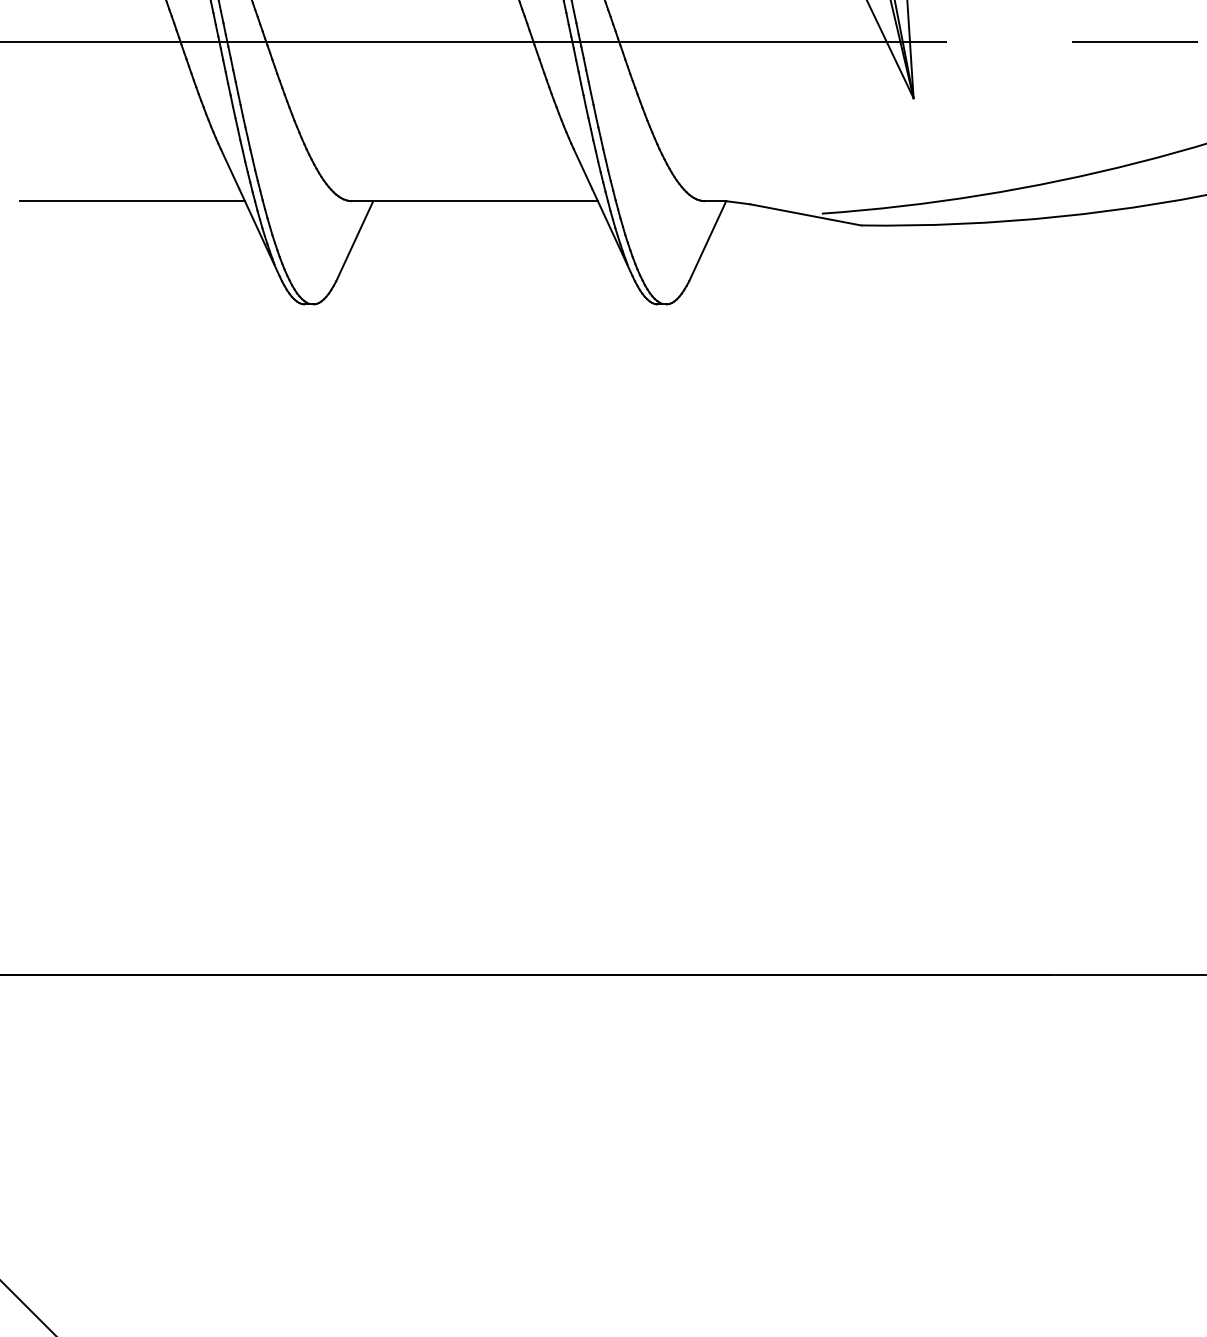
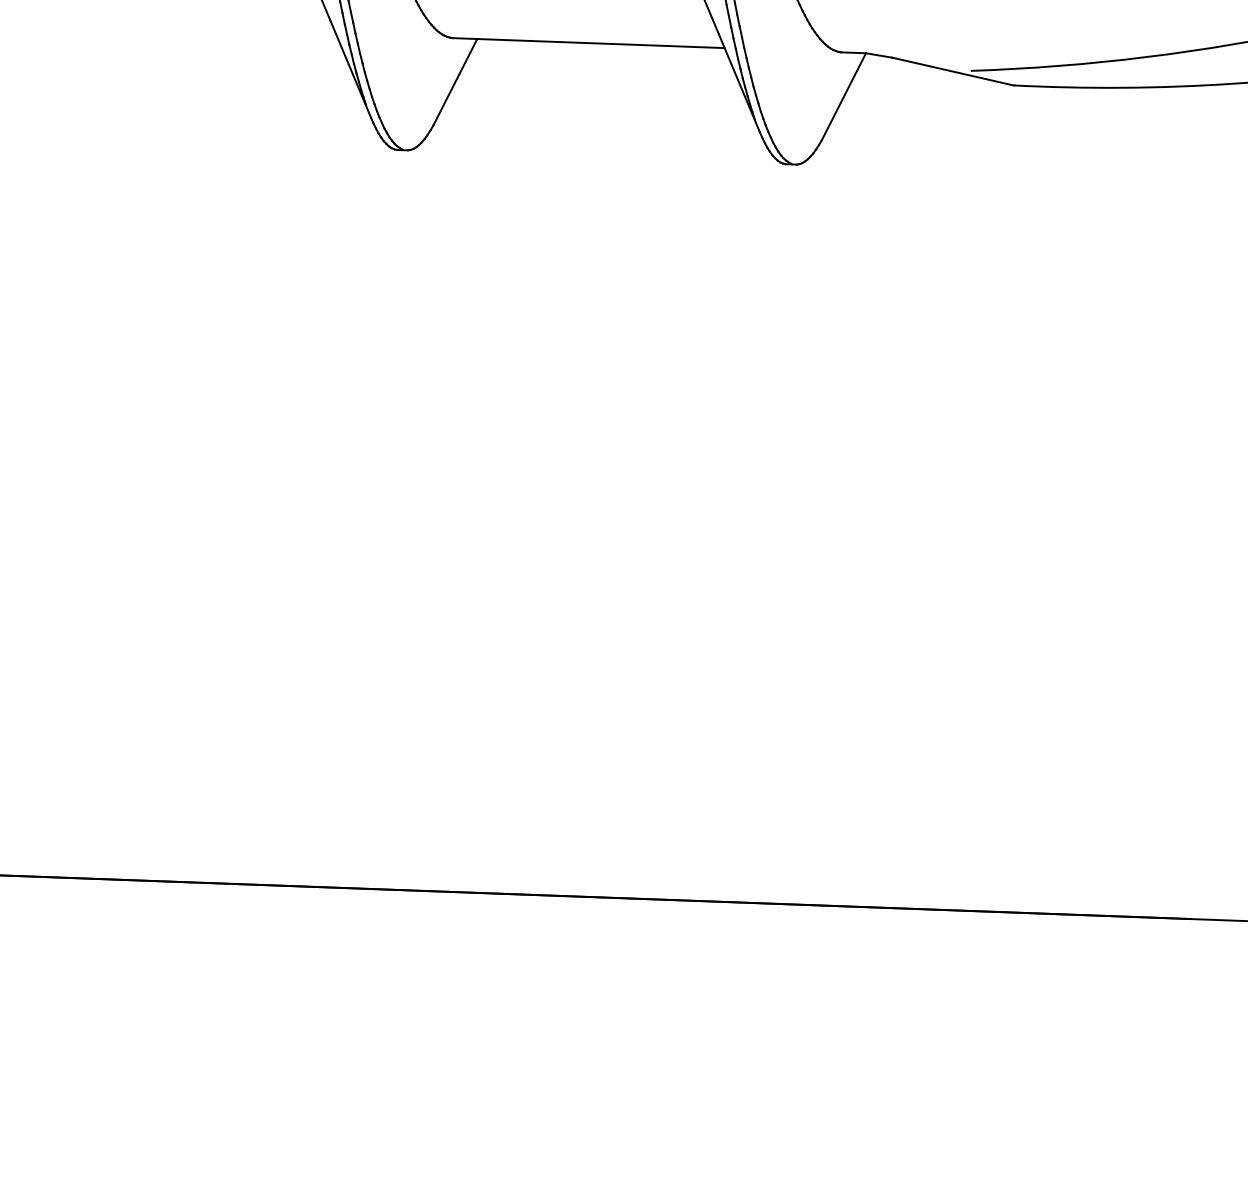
line: (132, 201) -> (212, 29), removed

